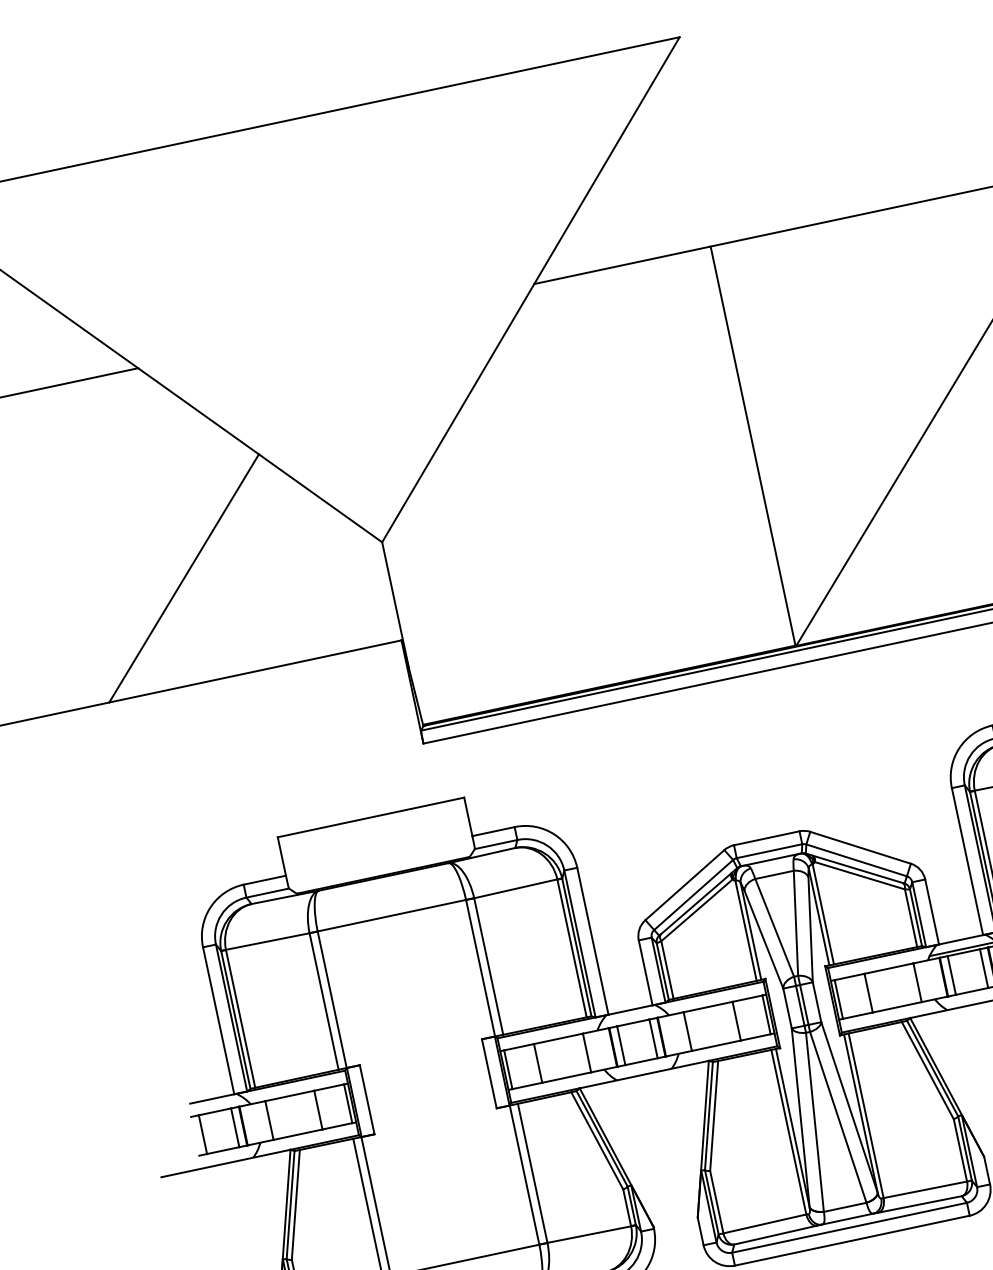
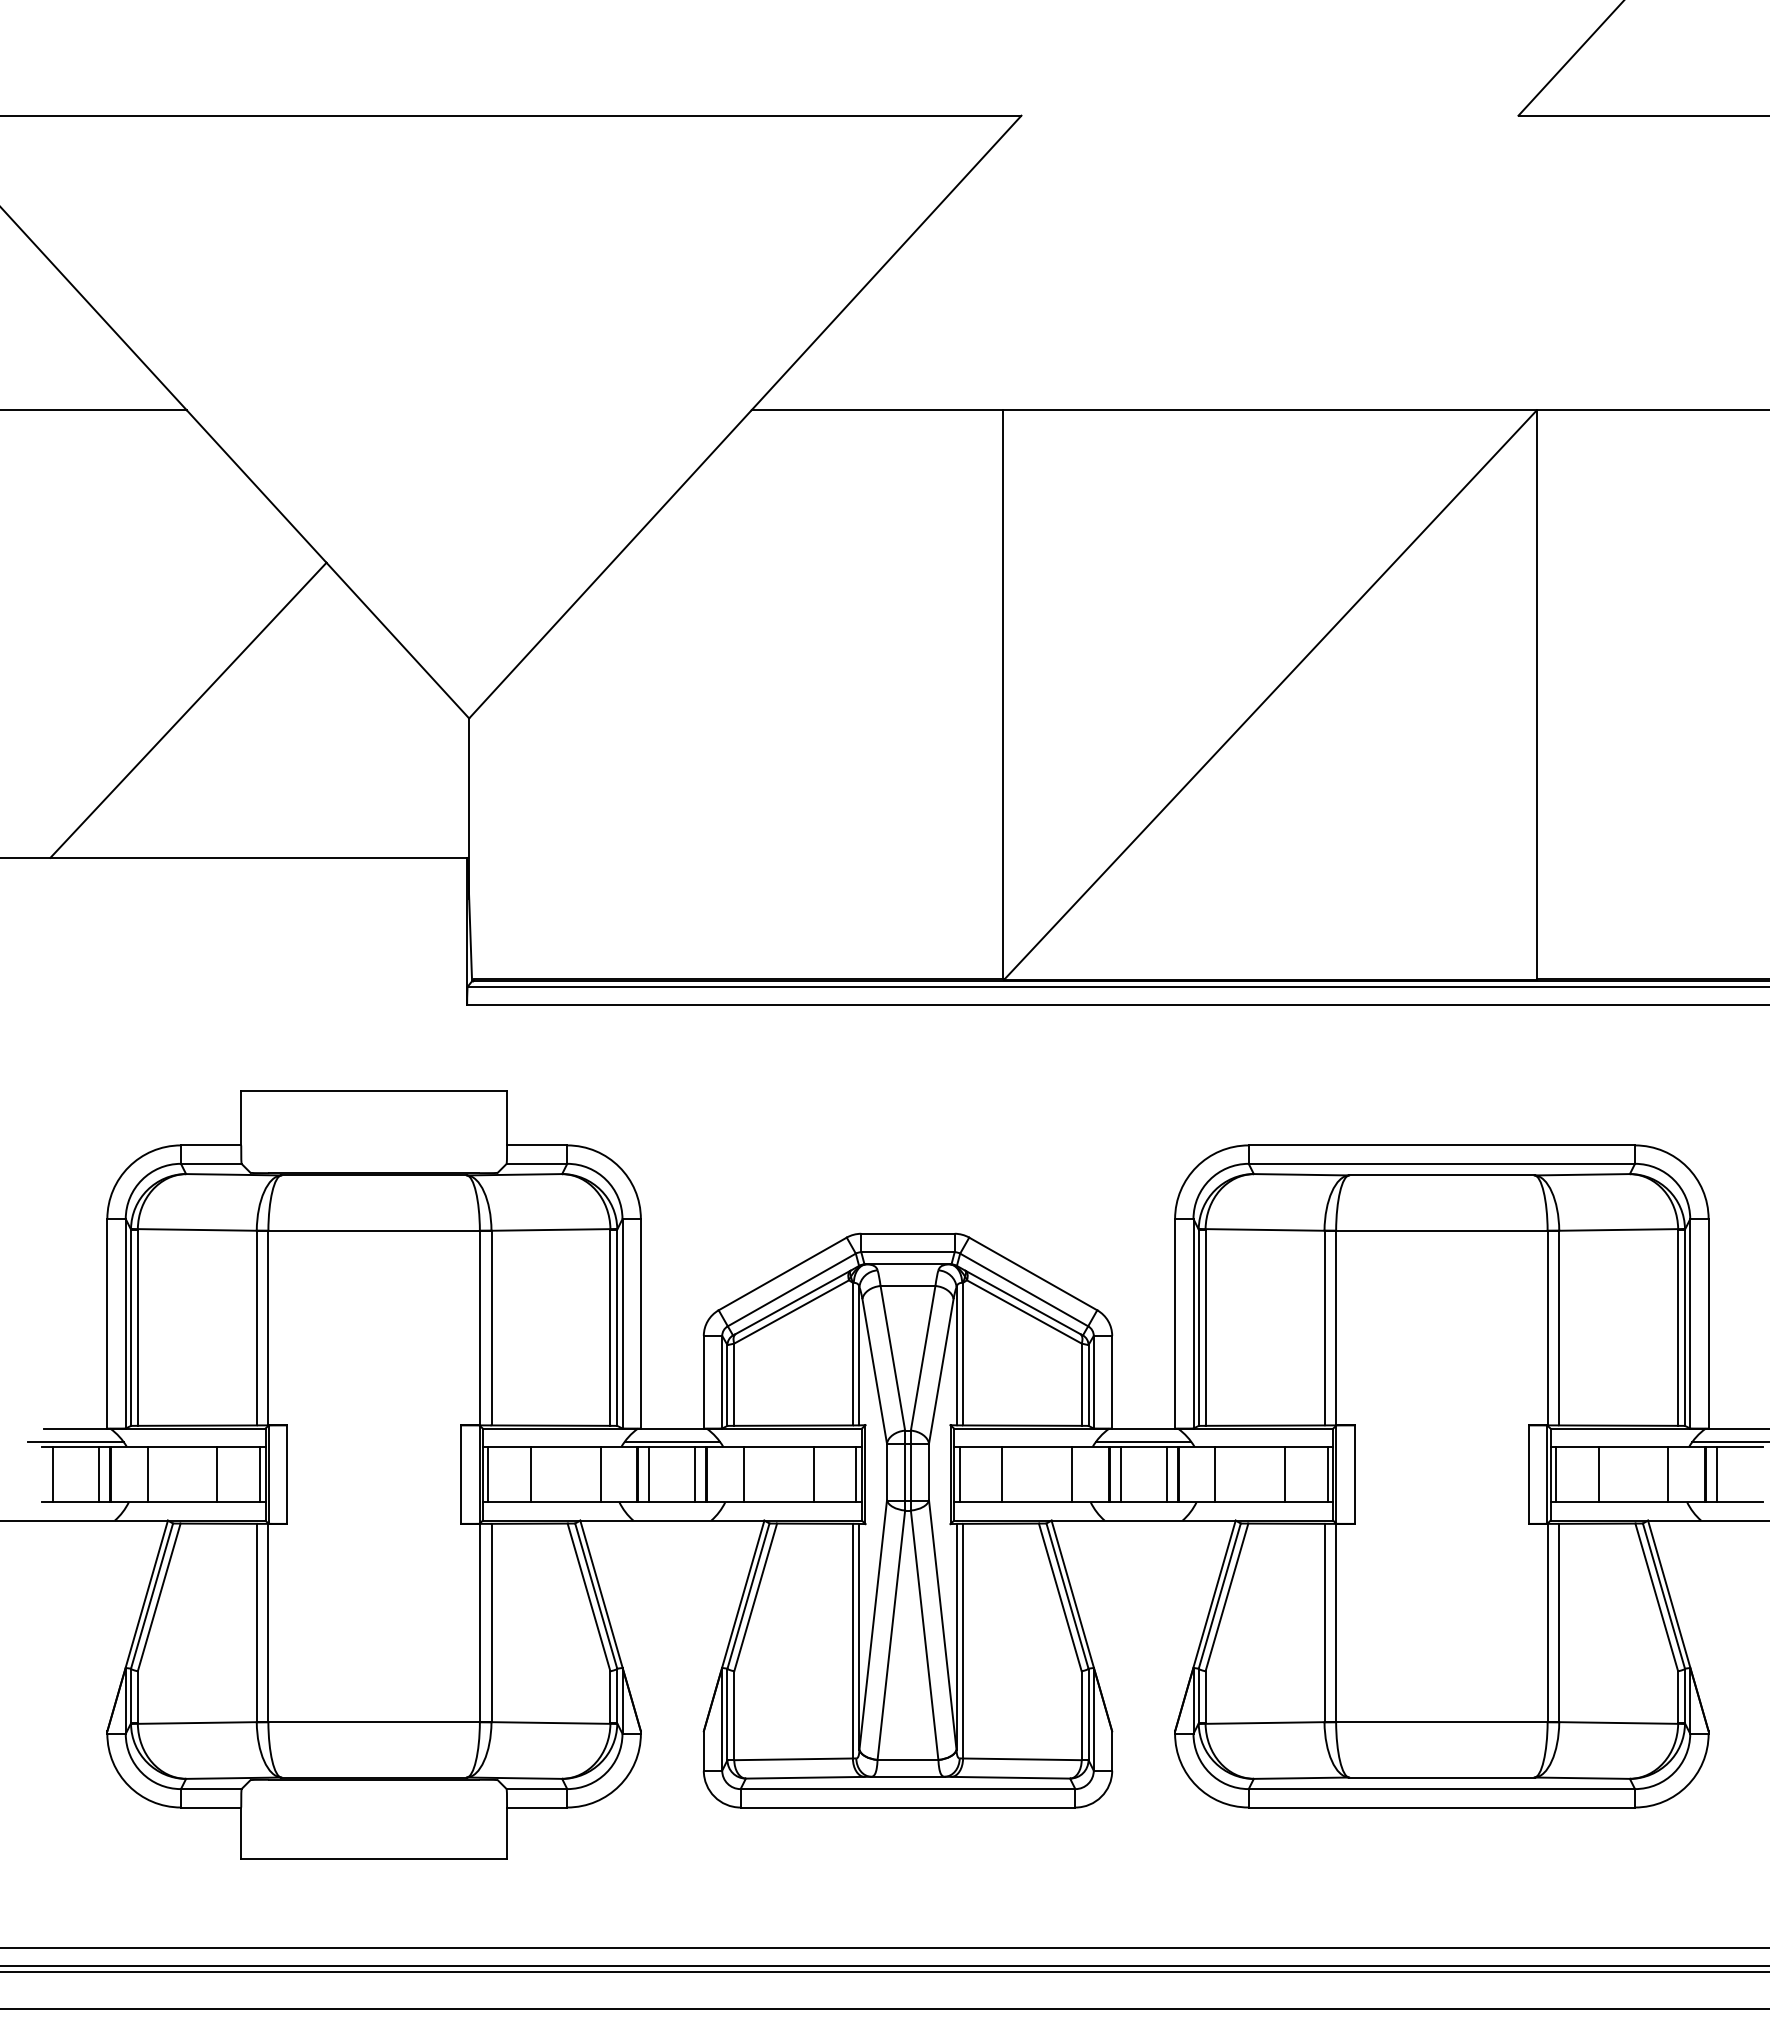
line: (632, 1019) -> (672, 1441), added
line: (213, 1108) -> (75, 1441), added

